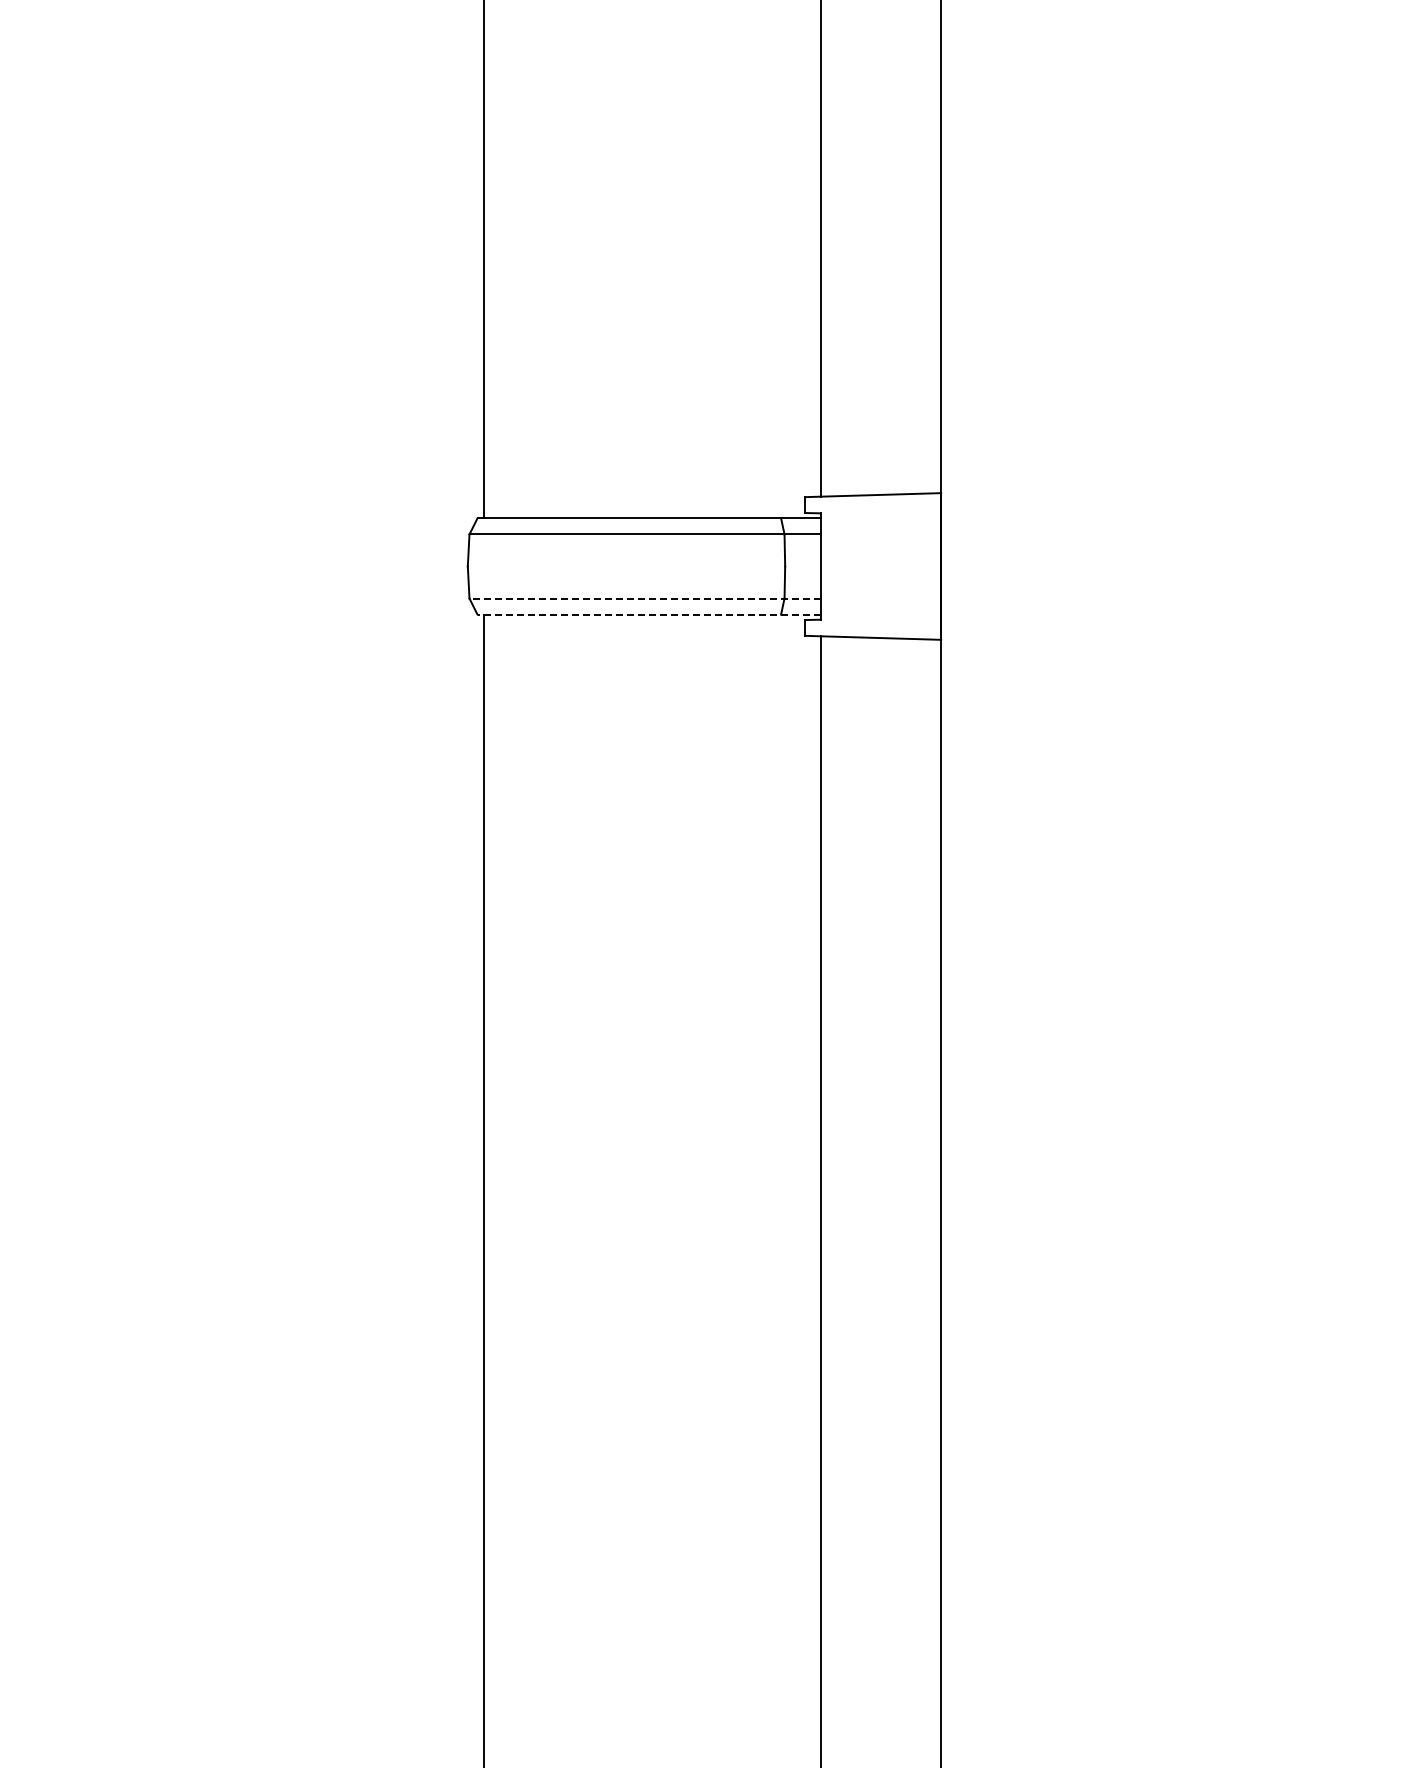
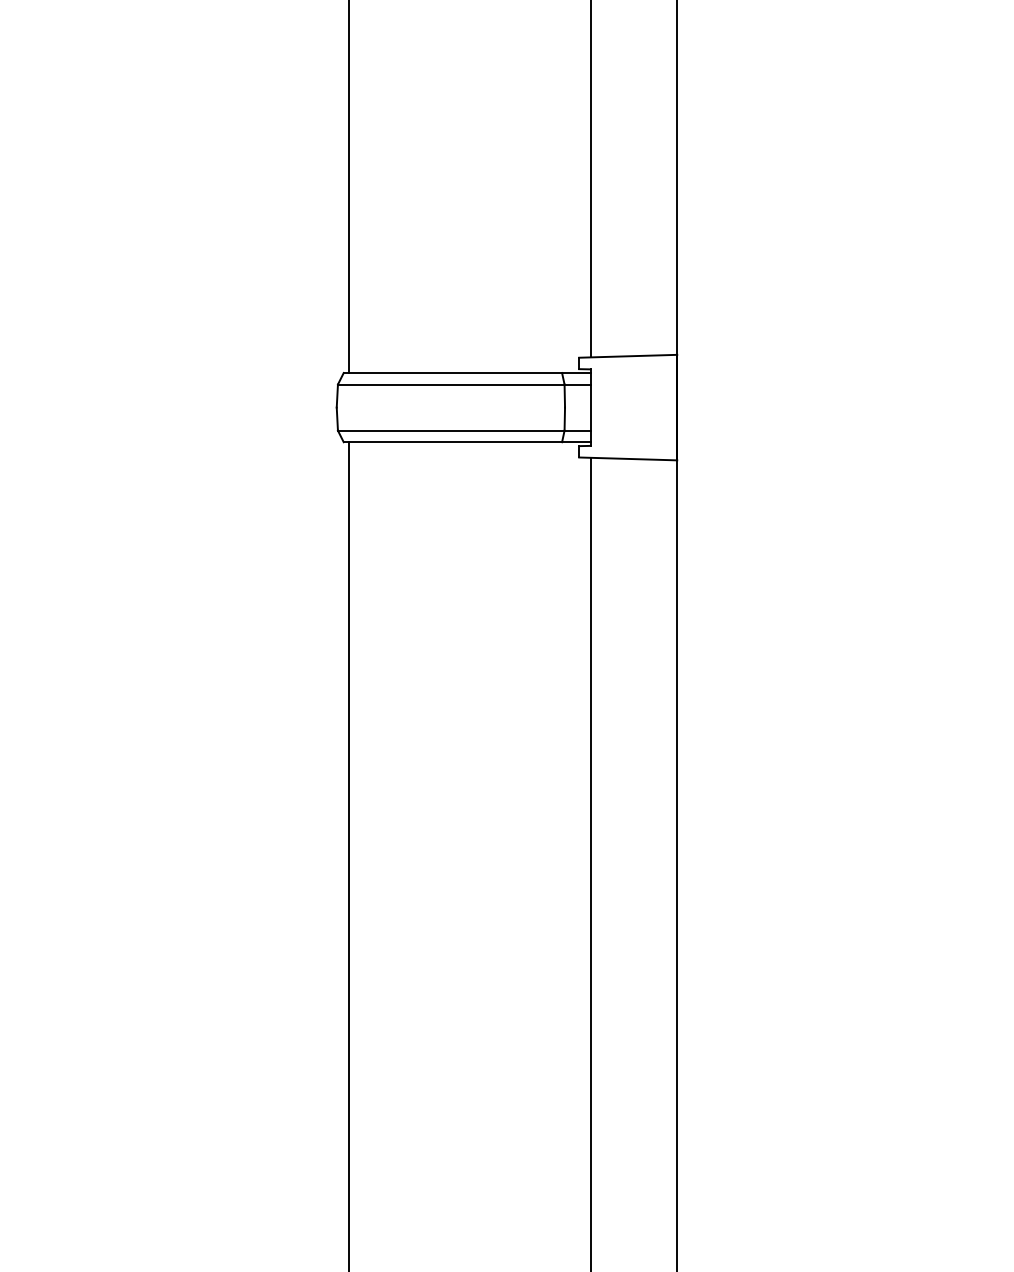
line: (645, 598) -> (464, 430), dashed -> solid
line: (649, 614) -> (467, 442), dashed -> solid

